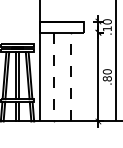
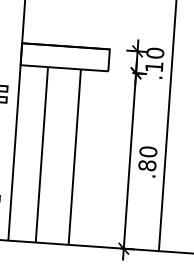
line: (70, 76) -> (74, 155), dashed -> solid
line: (53, 77) -> (41, 155), dashed -> solid

